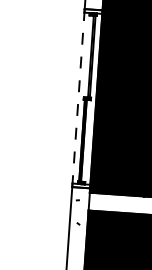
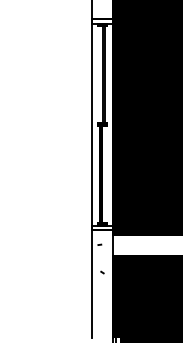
line: (78, 98) -> (92, 125), dashed -> solid

